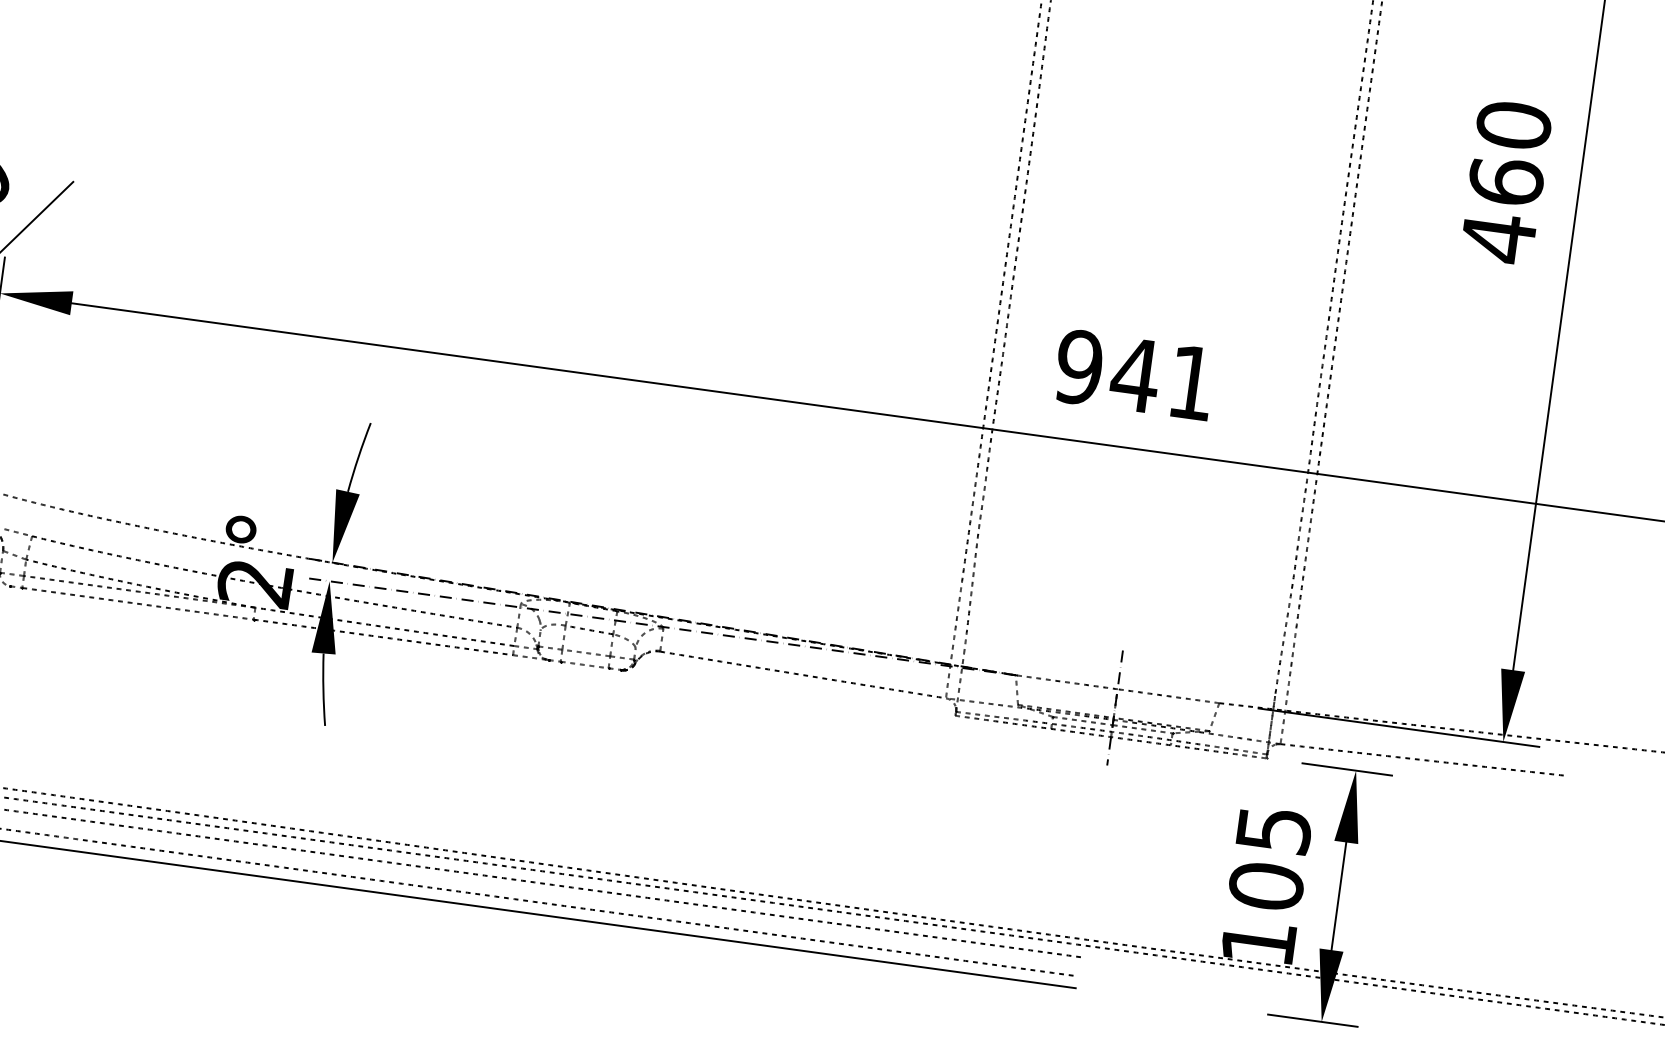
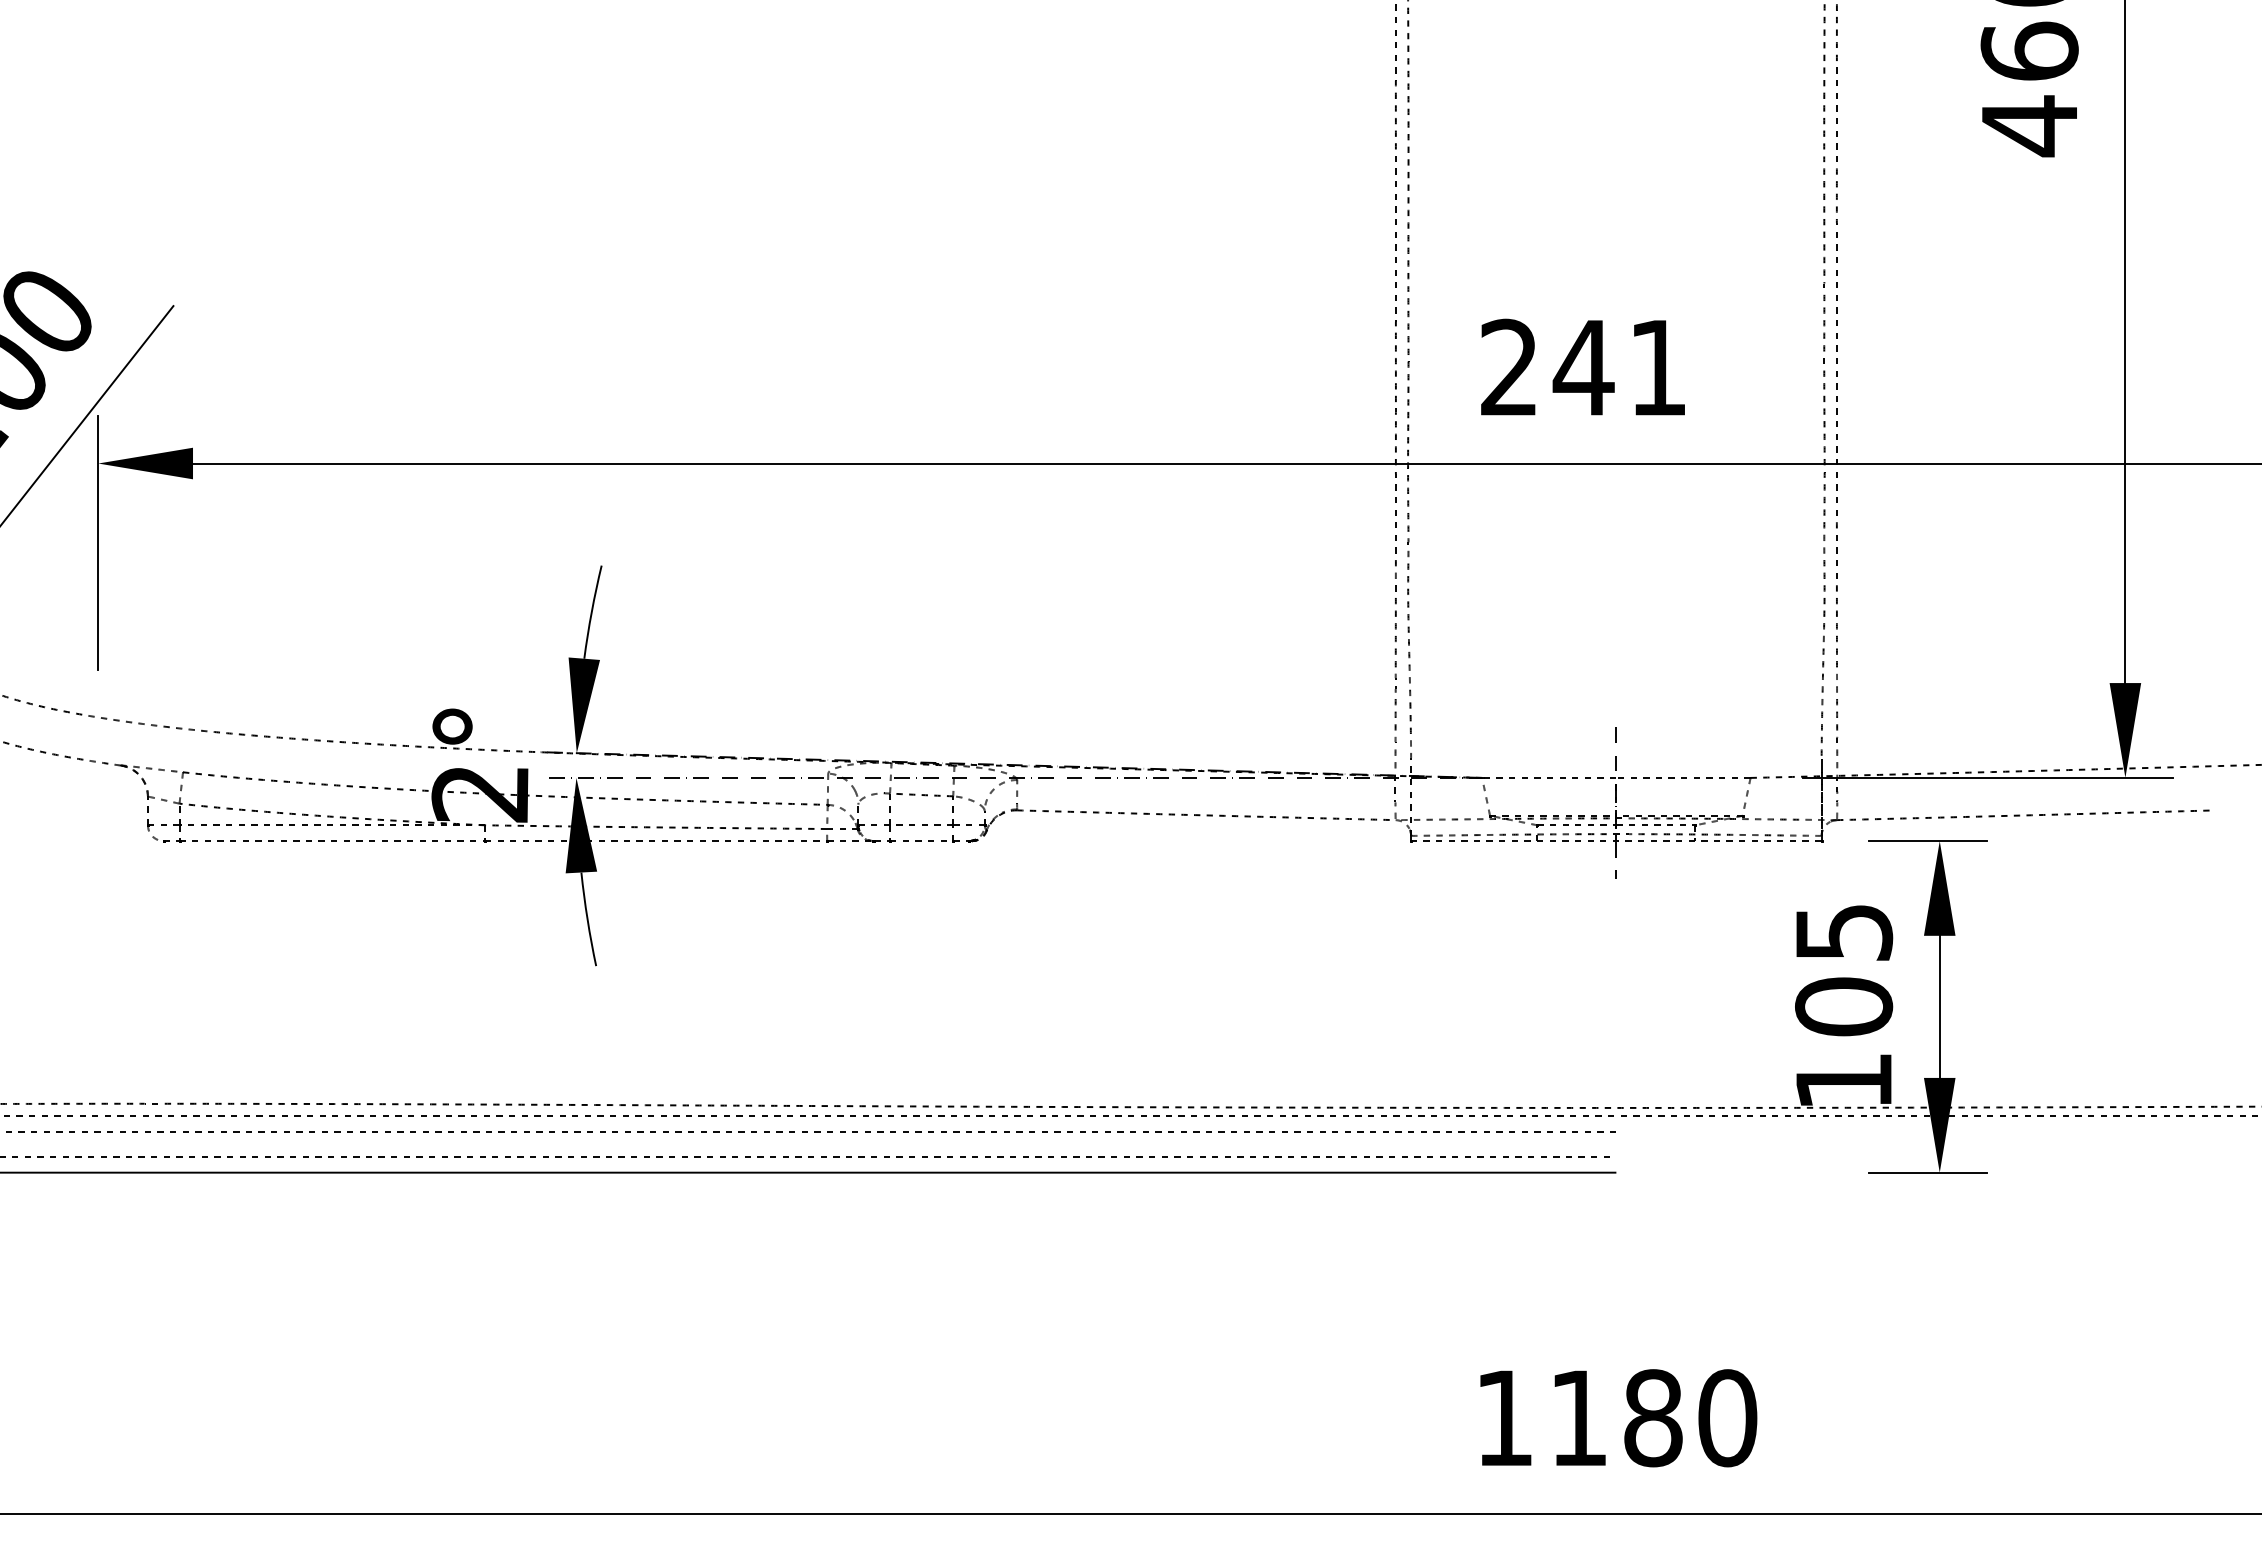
text: (1079, 367) -> (1509, 367), 941 -> 241

